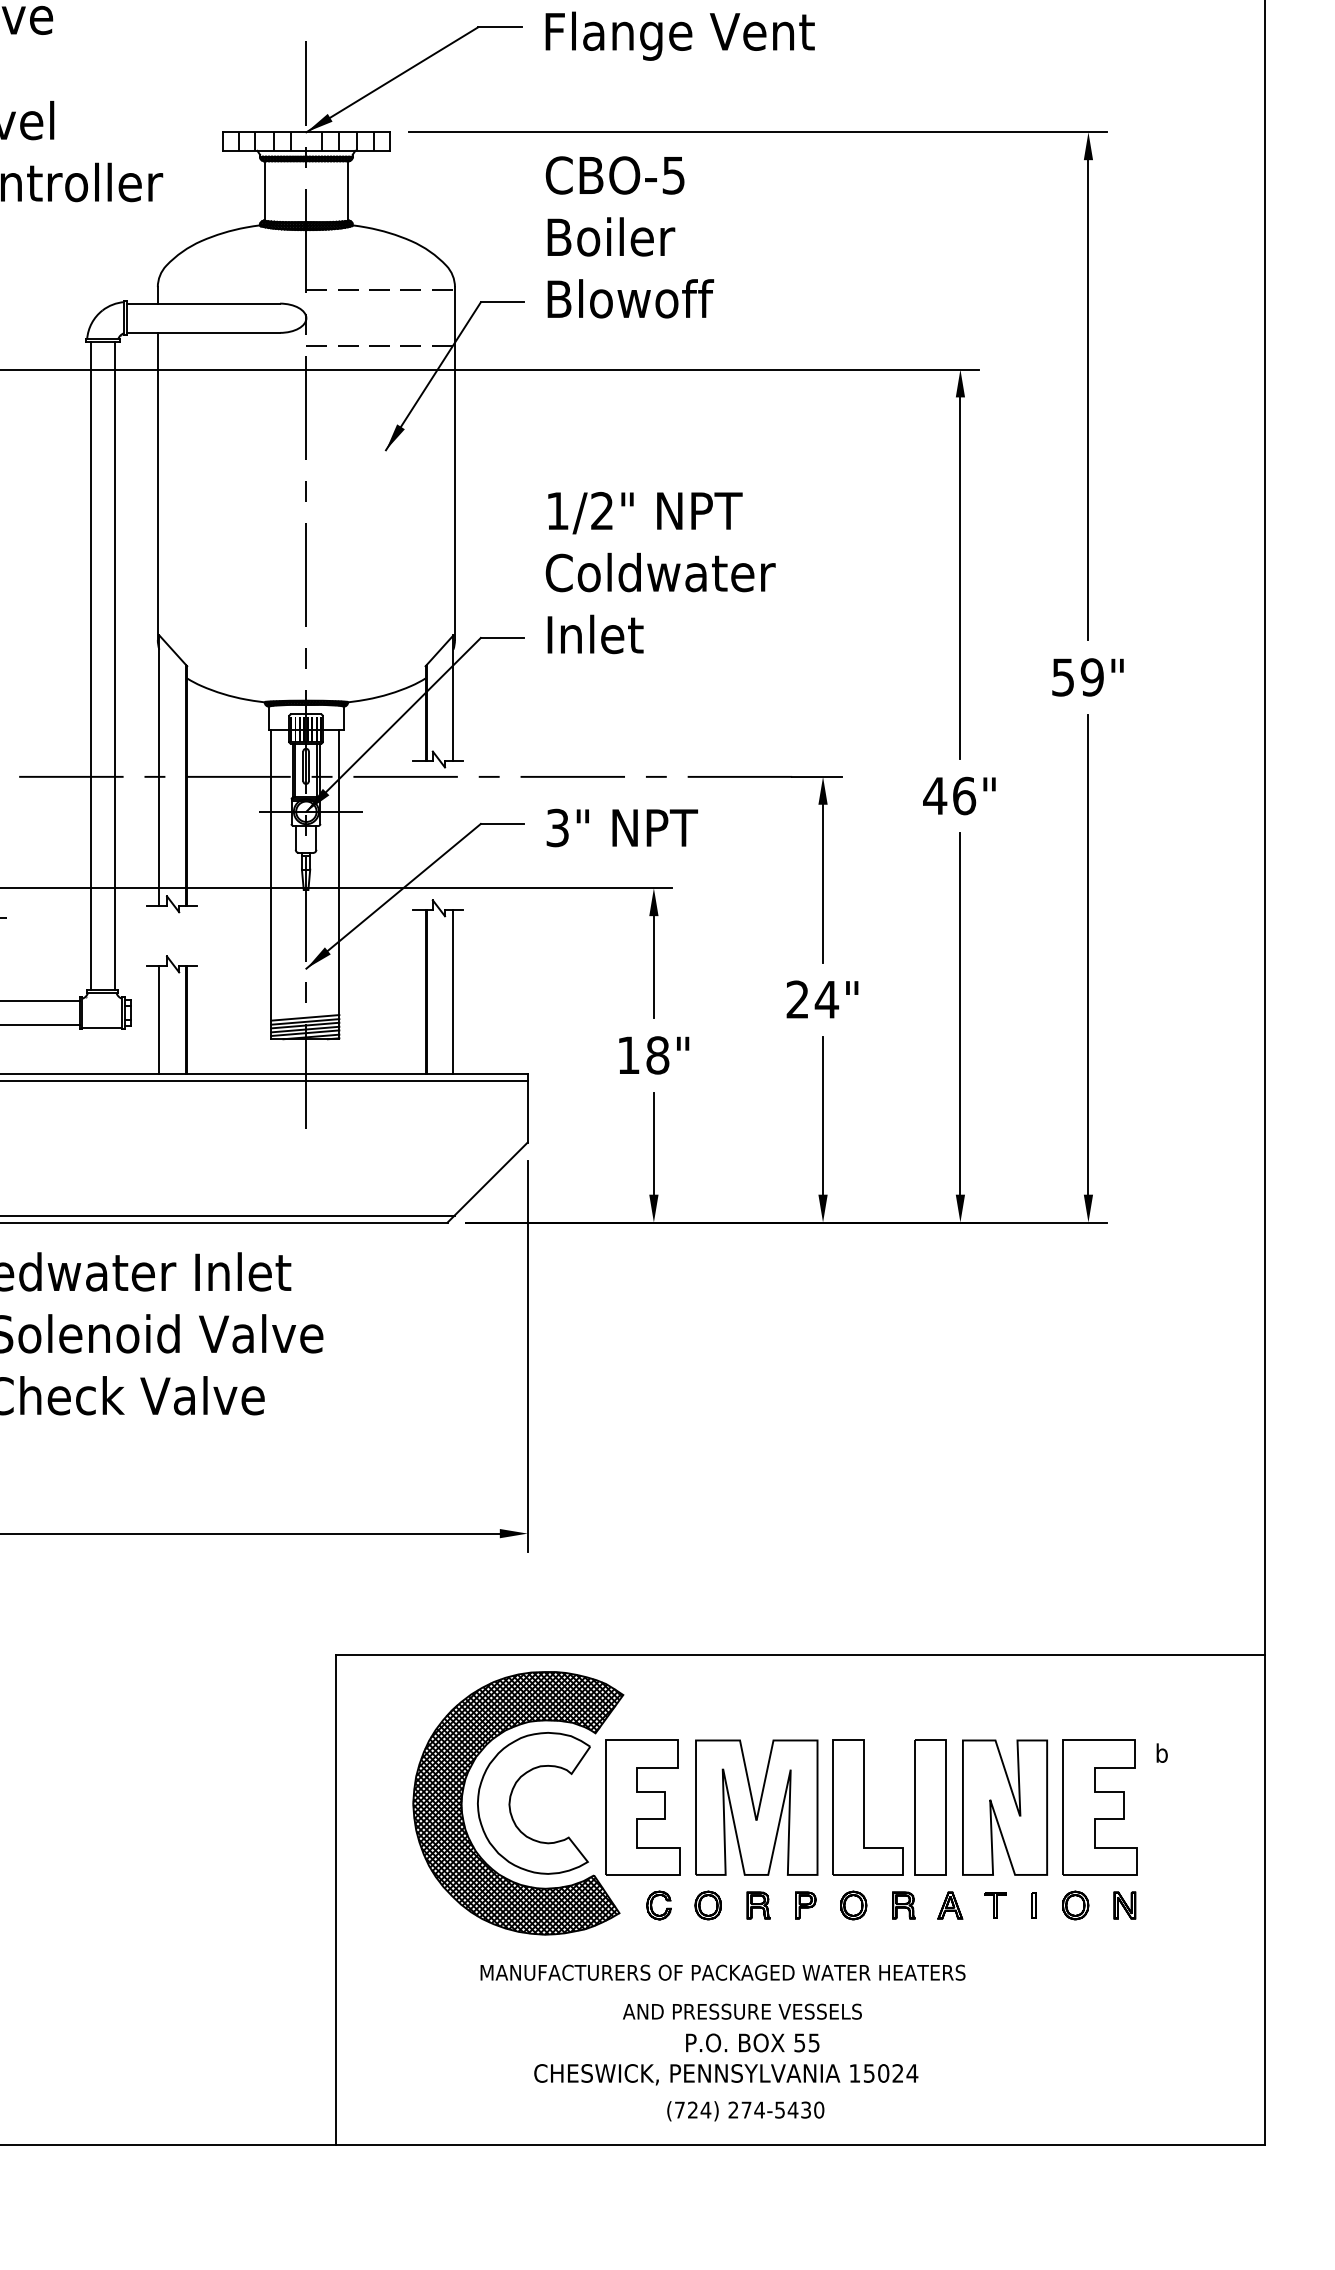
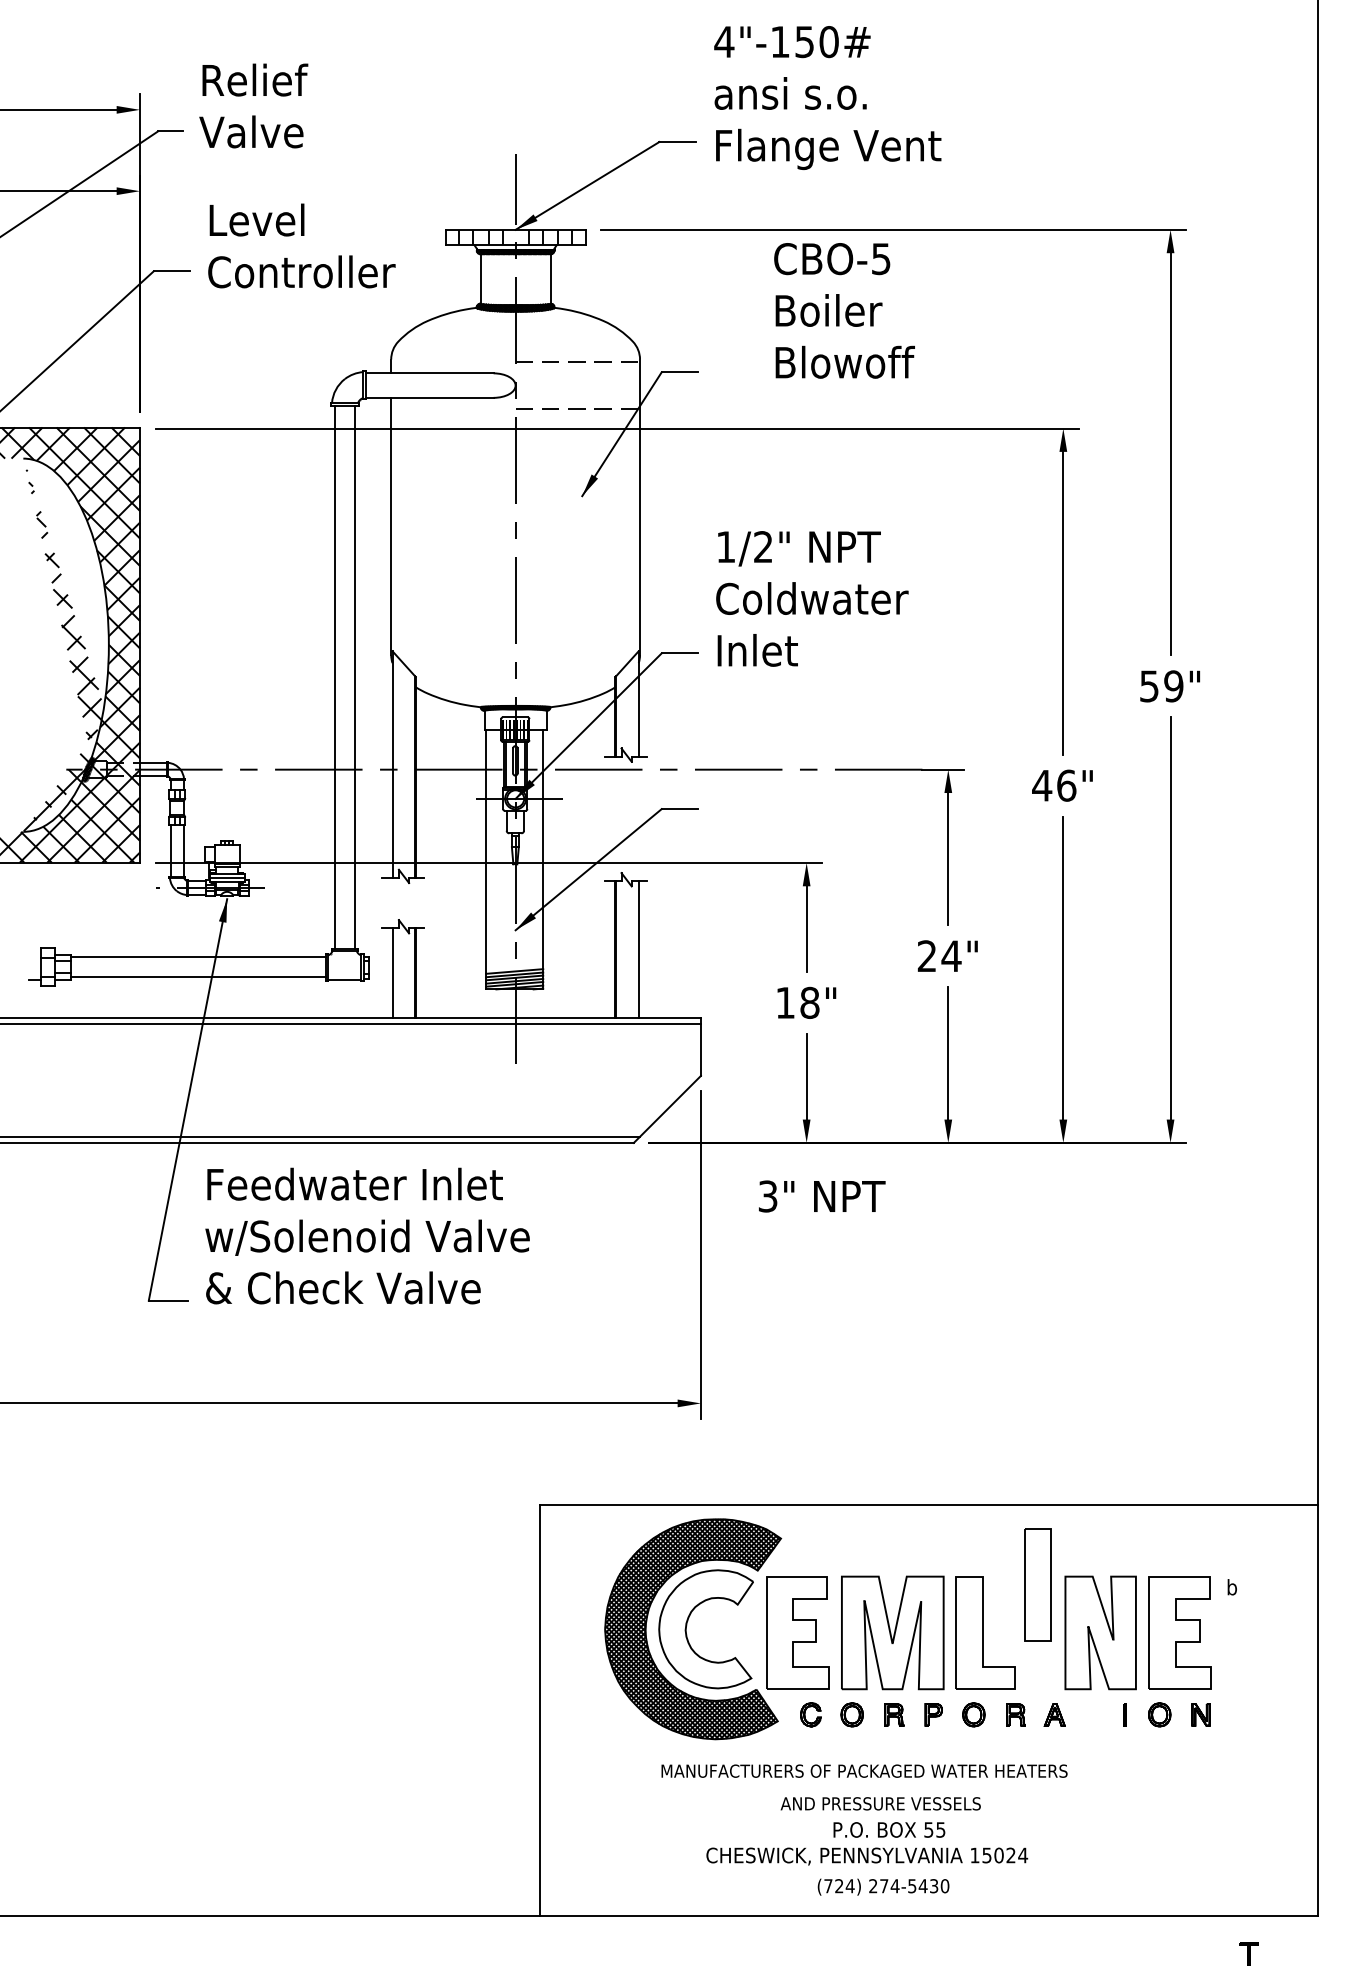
text: (629, 236) -> (844, 310), moved
text: (622, 828) -> (822, 1196), moved
part: (929, 1807) -> (1037, 1584), moved
part: (995, 1905) -> (1248, 1953), moved

